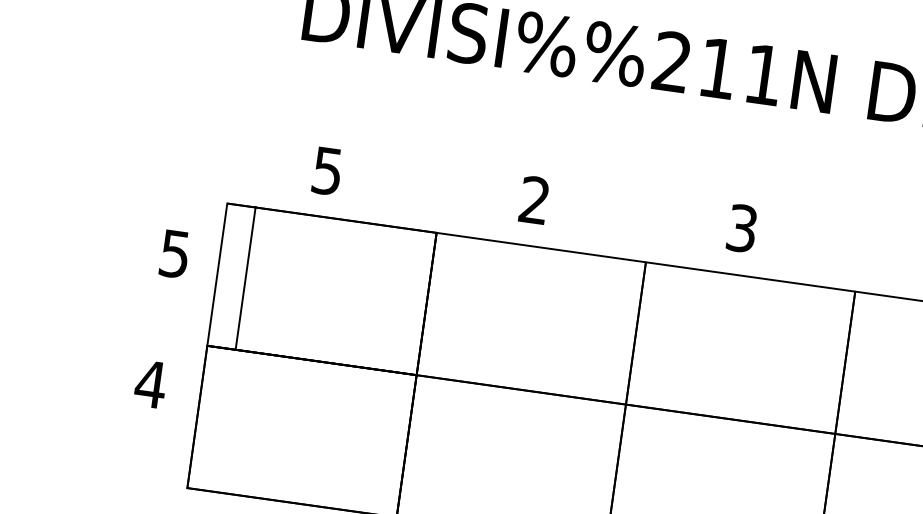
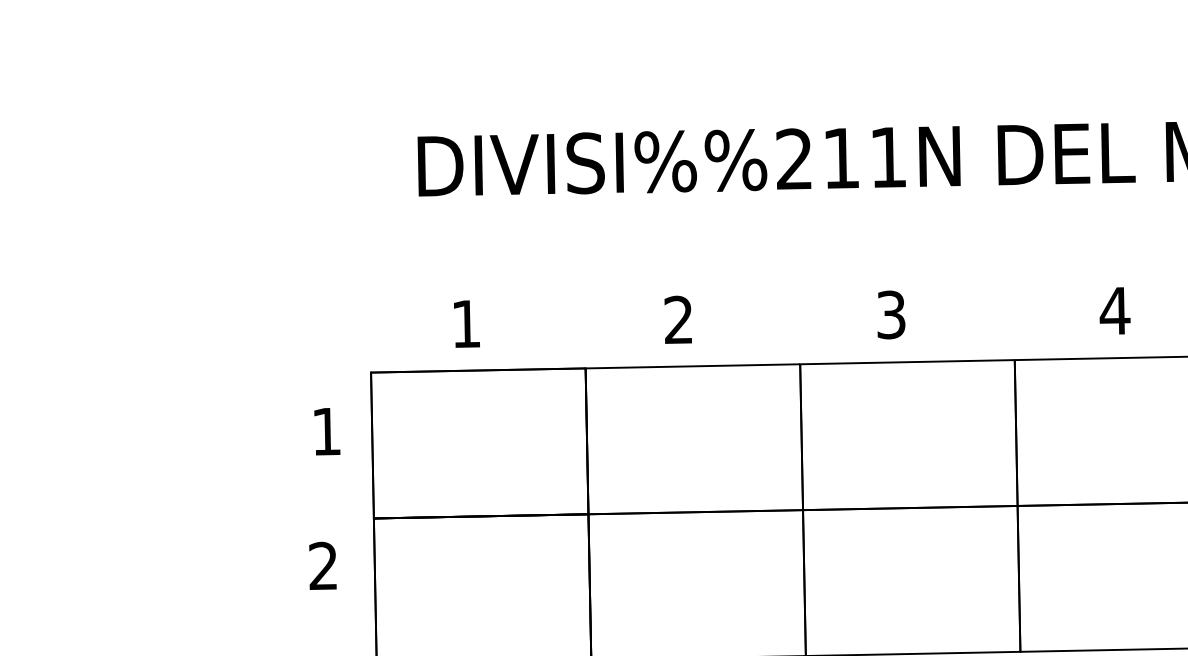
text: (326, 171) -> (465, 324), 5 -> 1
text: (174, 254) -> (326, 432), 5 -> 1
line: (245, 278) -> (372, 445), moved
text: (151, 383) -> (323, 565), 4 -> 2

